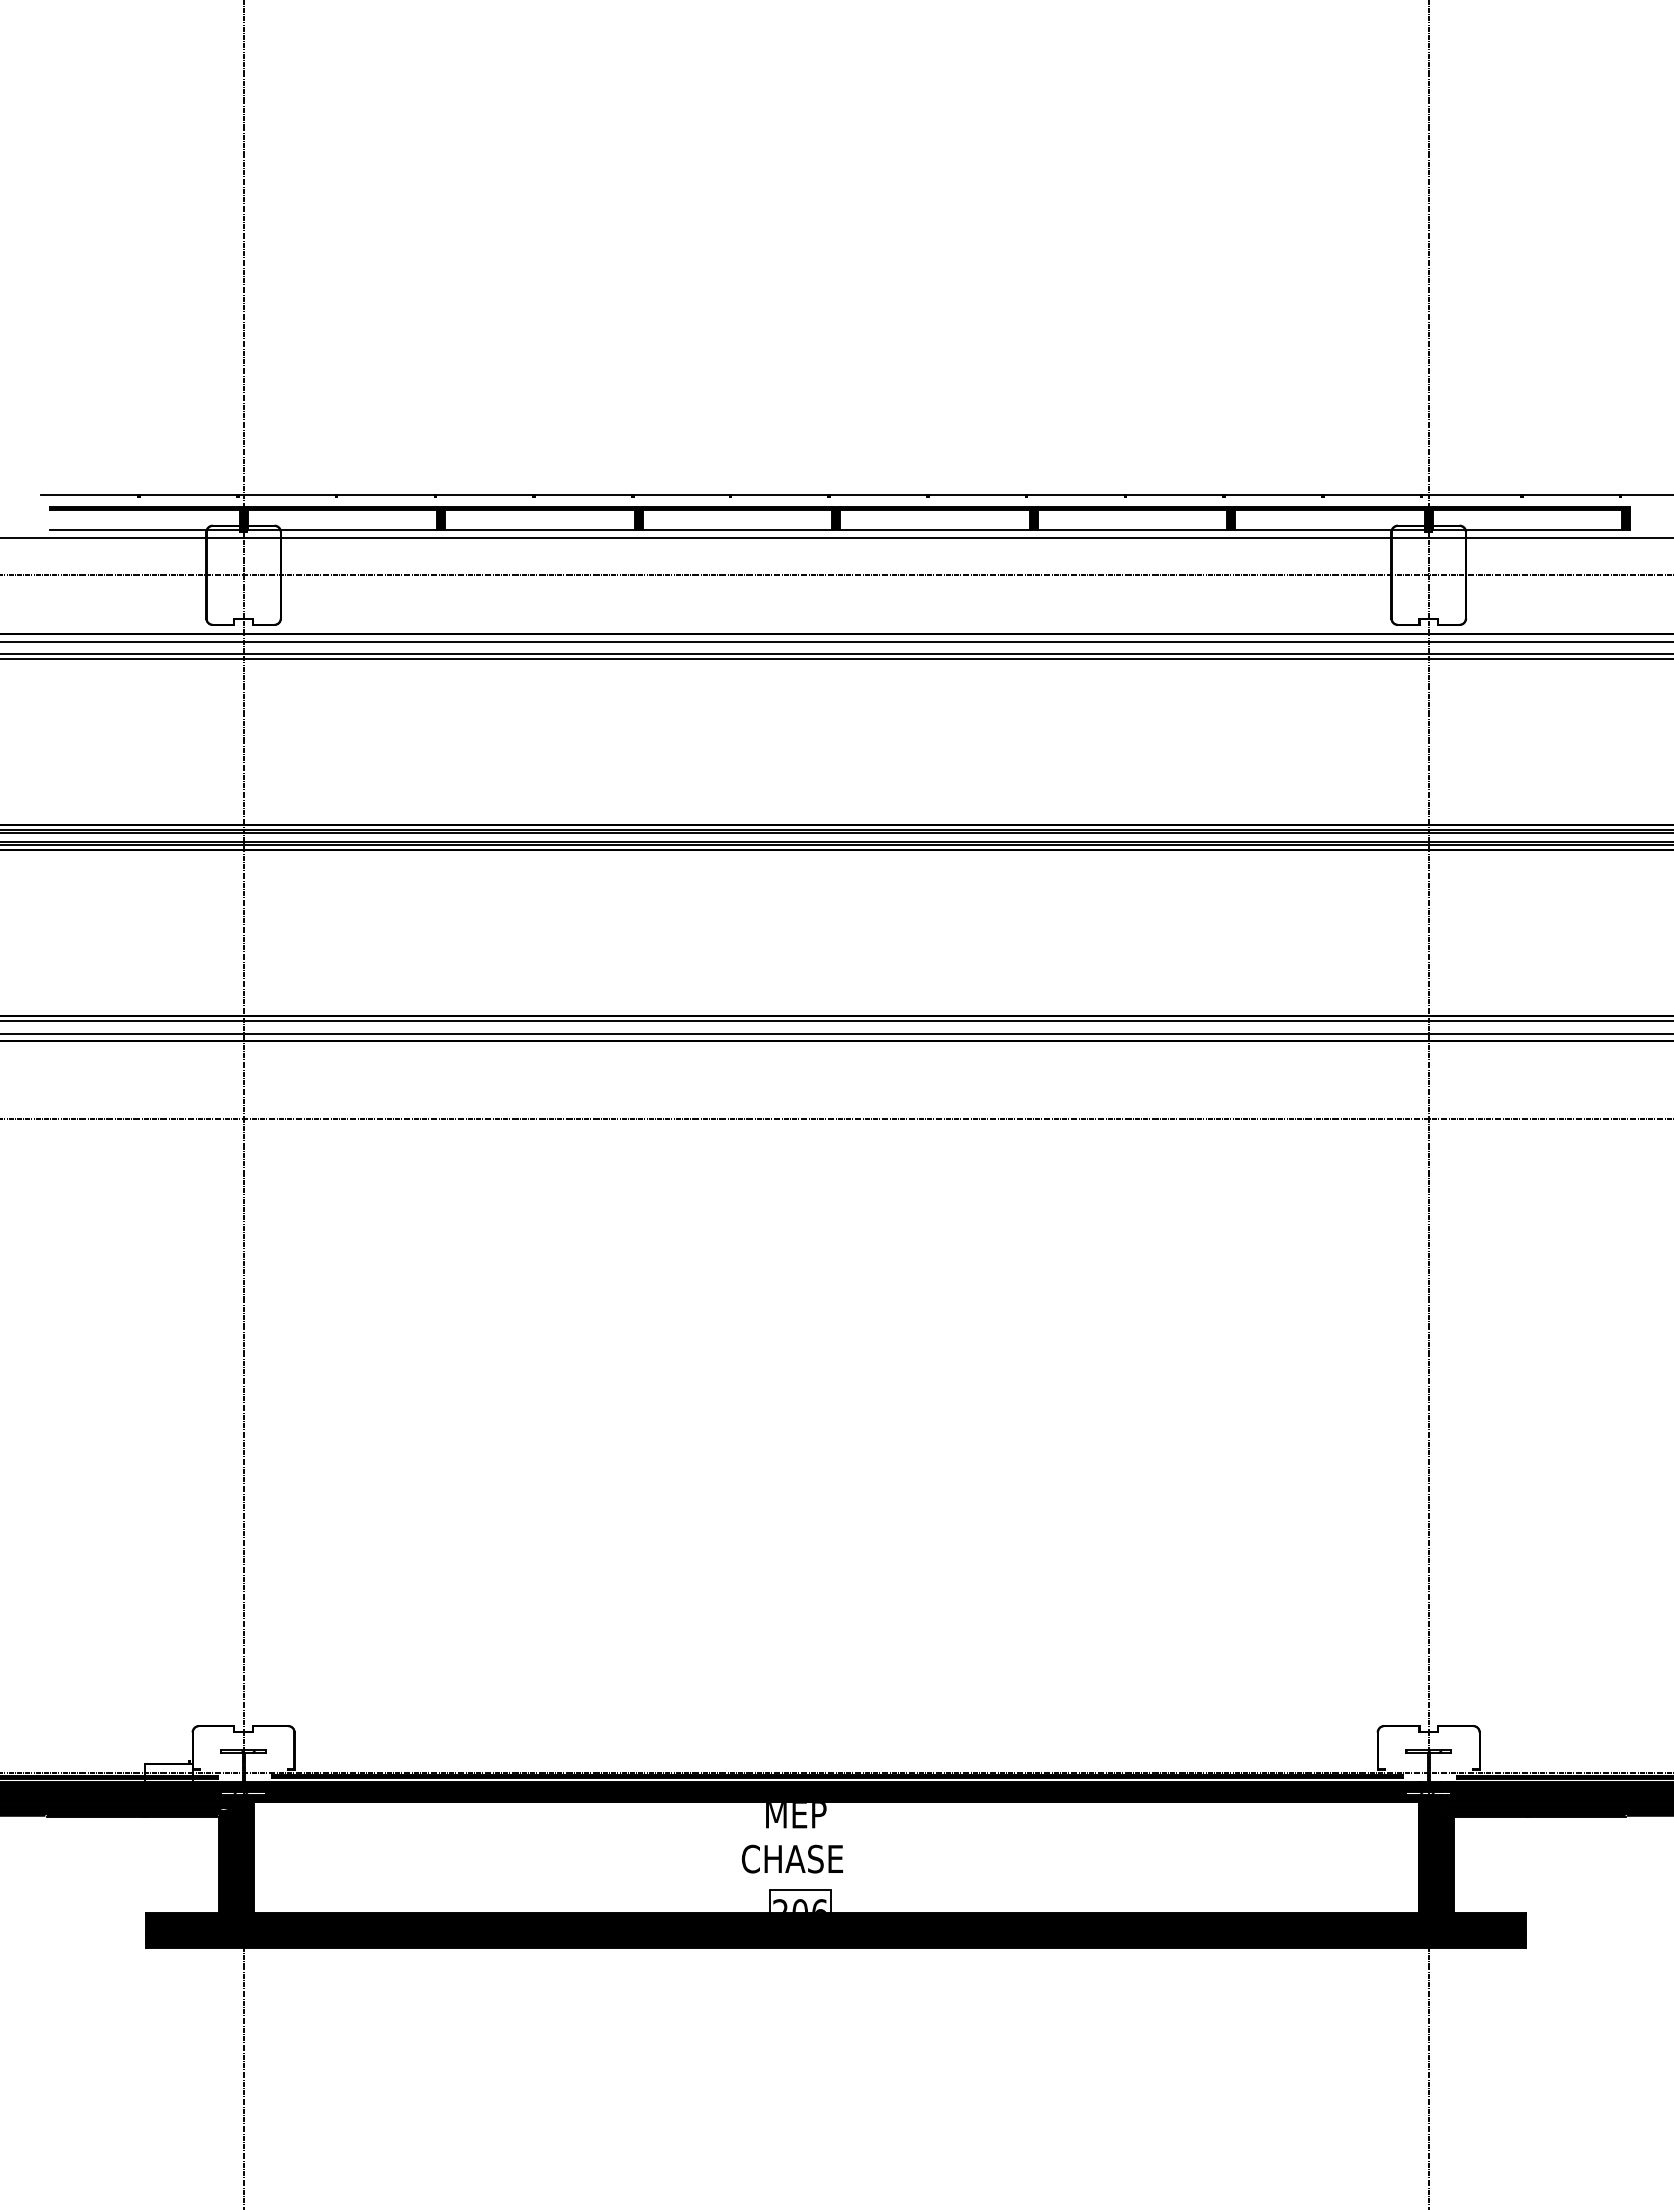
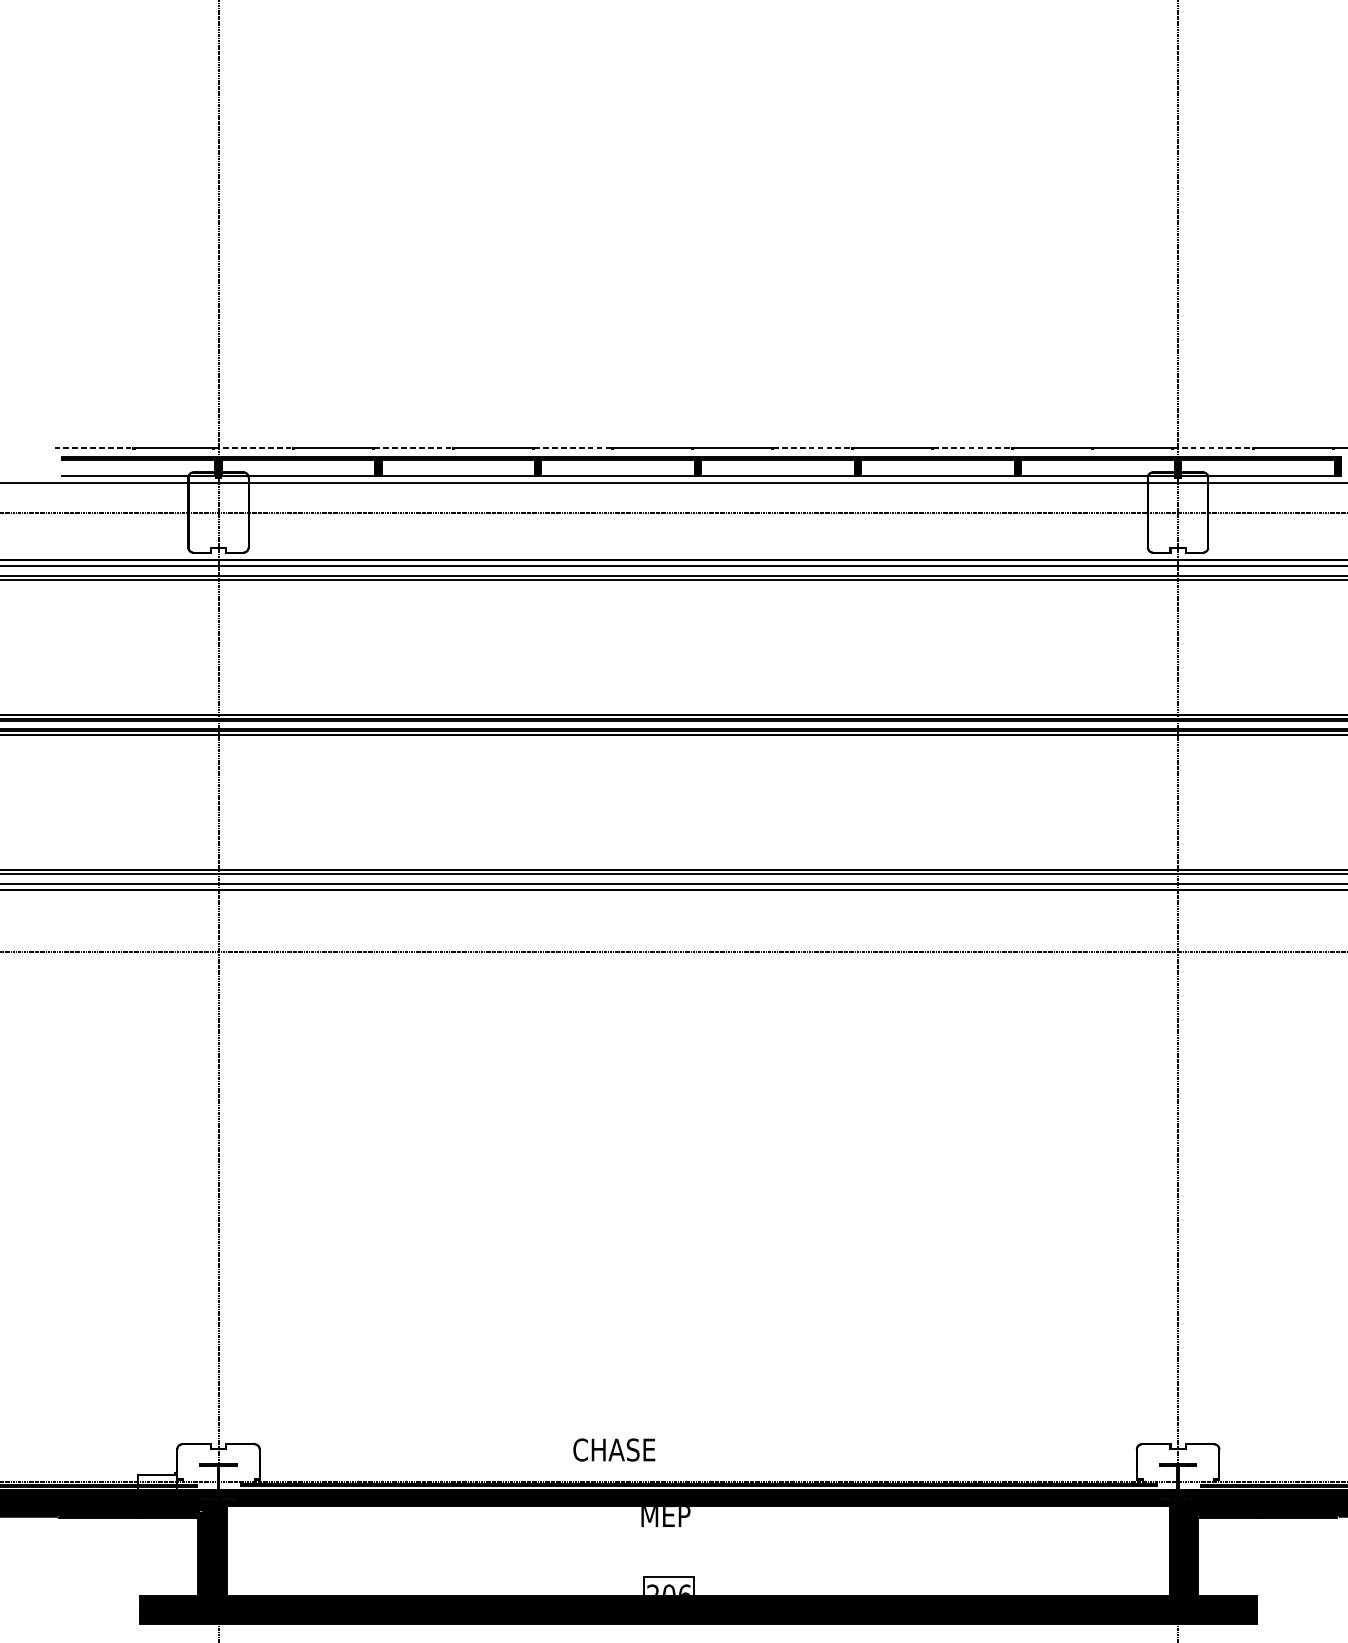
line: (89, 495) -> (93, 447), solid -> dashed
line: (287, 495) -> (254, 447), solid -> dashed
line: (484, 495) -> (413, 447), solid -> dashed
line: (681, 495) -> (573, 447), solid -> dashed
line: (977, 495) -> (812, 447), solid -> dashed
line: (1174, 495) -> (972, 447), solid -> dashed
line: (1472, 495) -> (1213, 447), solid -> dashed
text: (792, 1858) -> (614, 1449), moved

